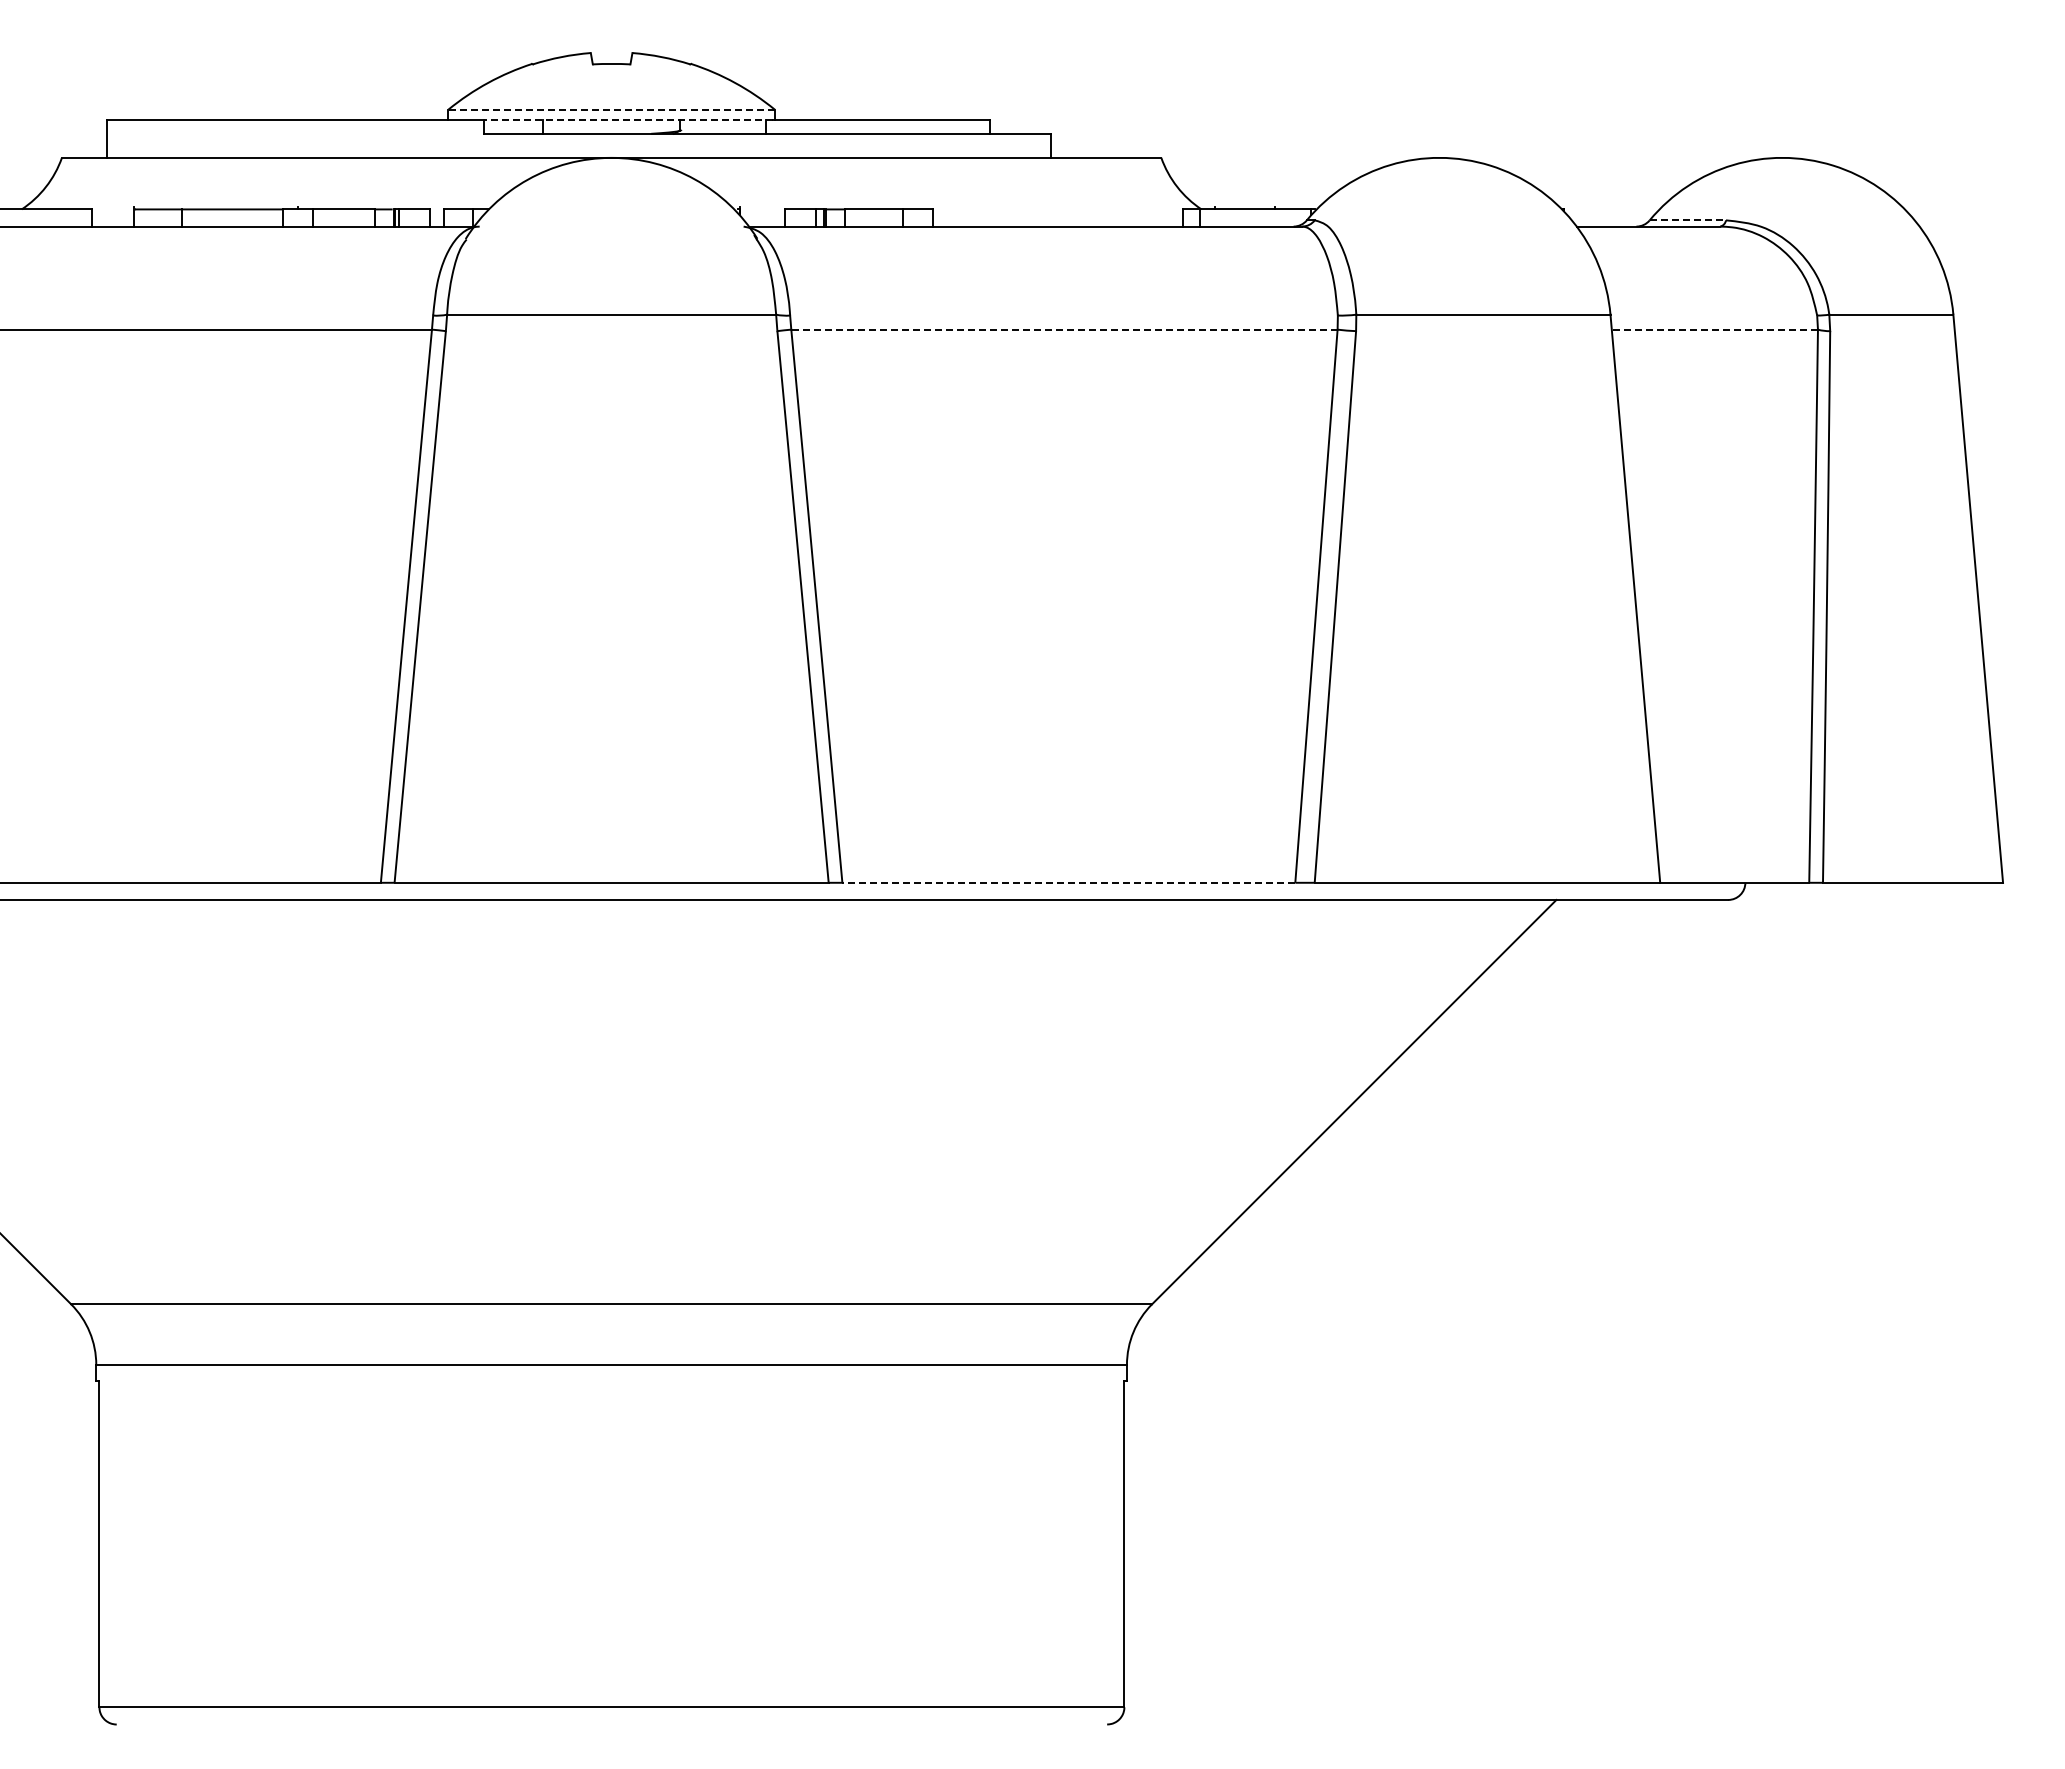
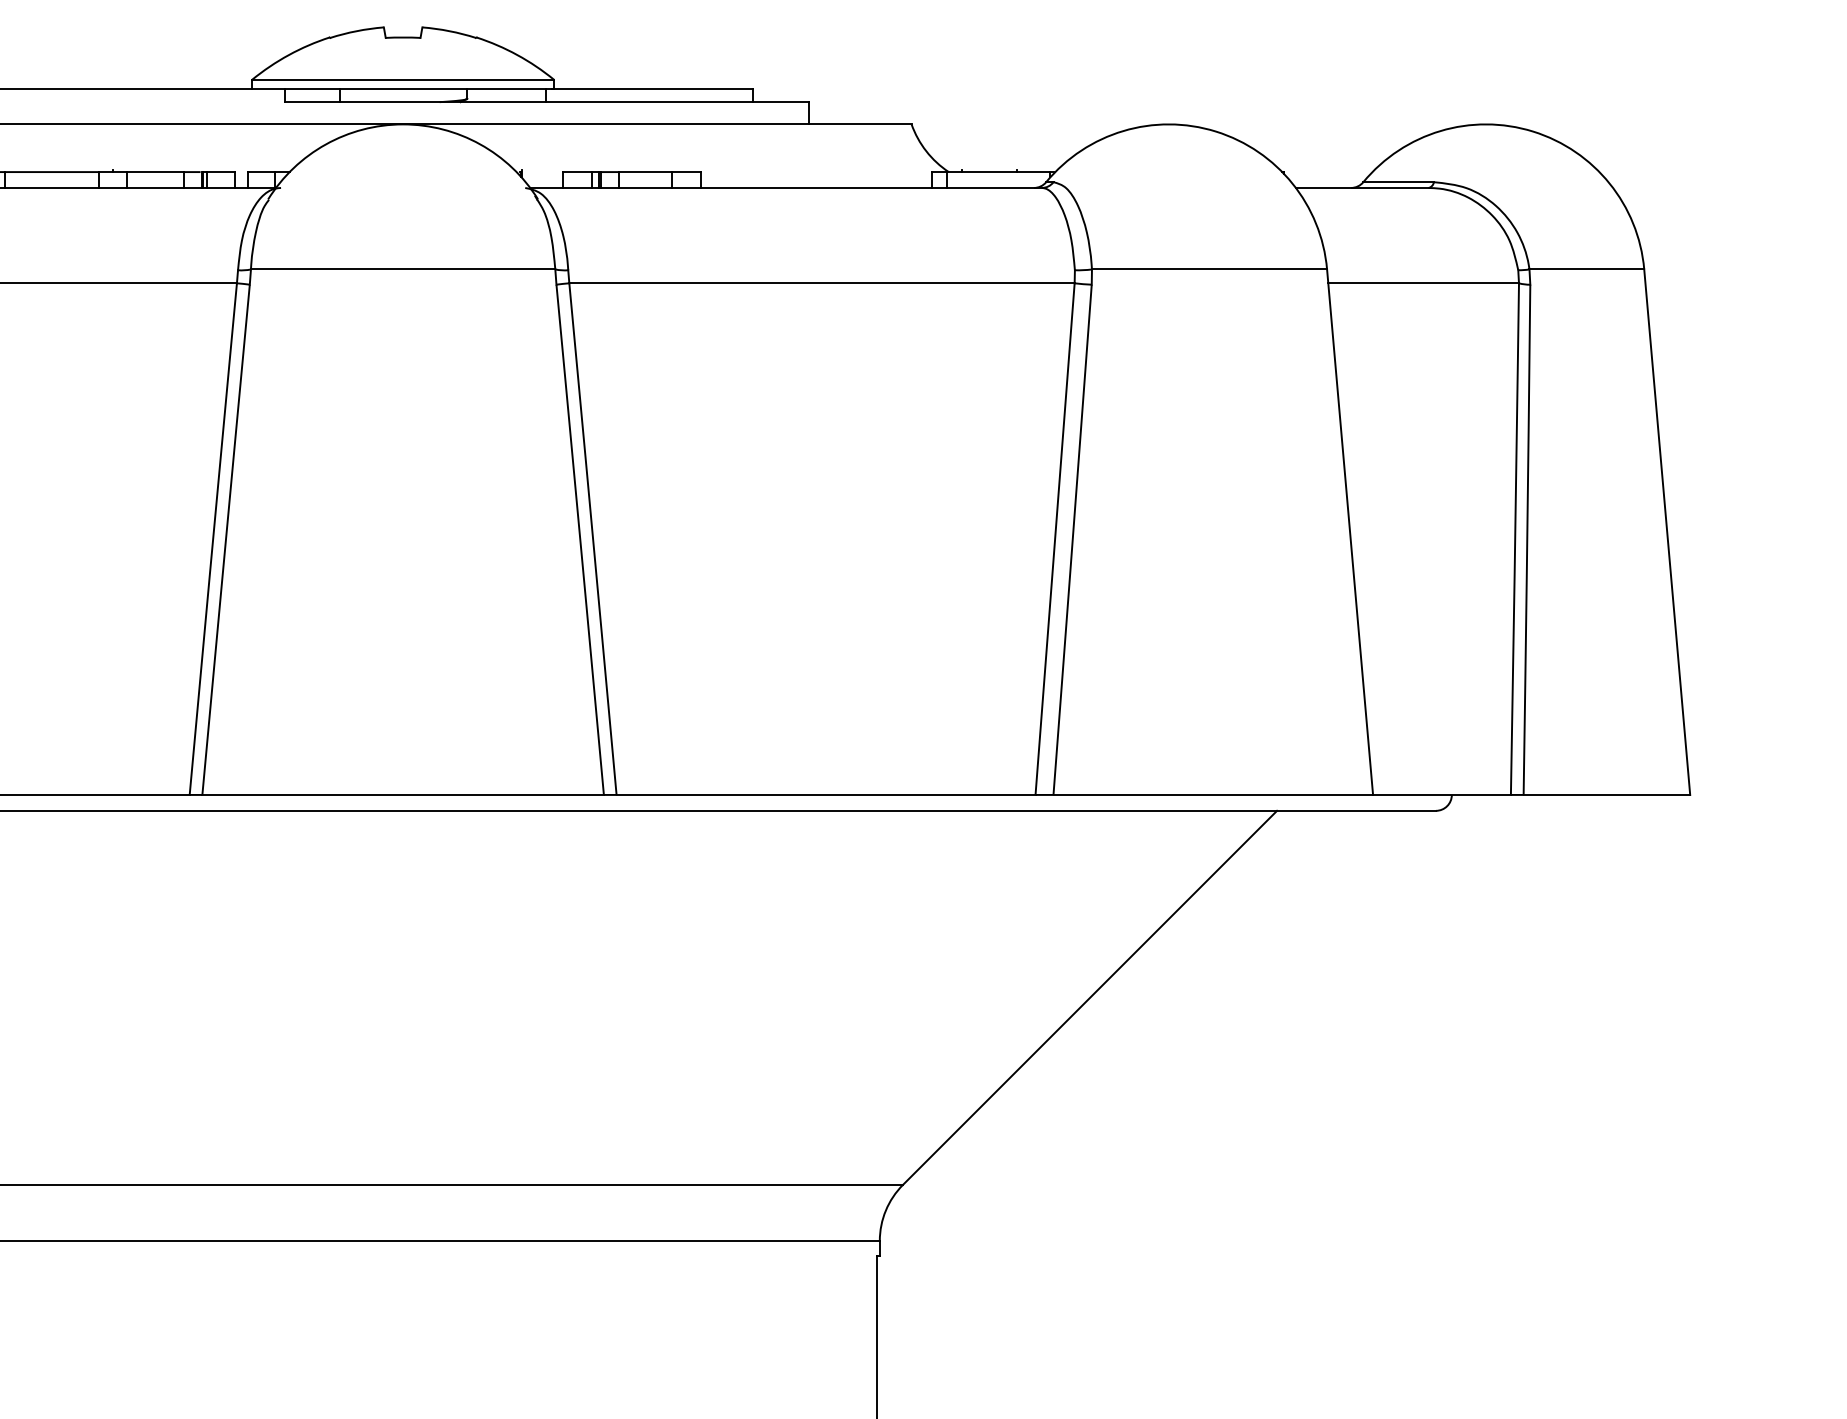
line: (611, 109) -> (403, 79), dashed -> solid
line: (627, 120) -> (417, 89), dashed -> solid
line: (1688, 220) -> (1399, 182), dashed -> solid
line: (1063, 329) -> (821, 283), dashed -> solid
line: (1714, 329) -> (1423, 283), dashed -> solid
line: (1068, 882) -> (825, 794), dashed -> solid

